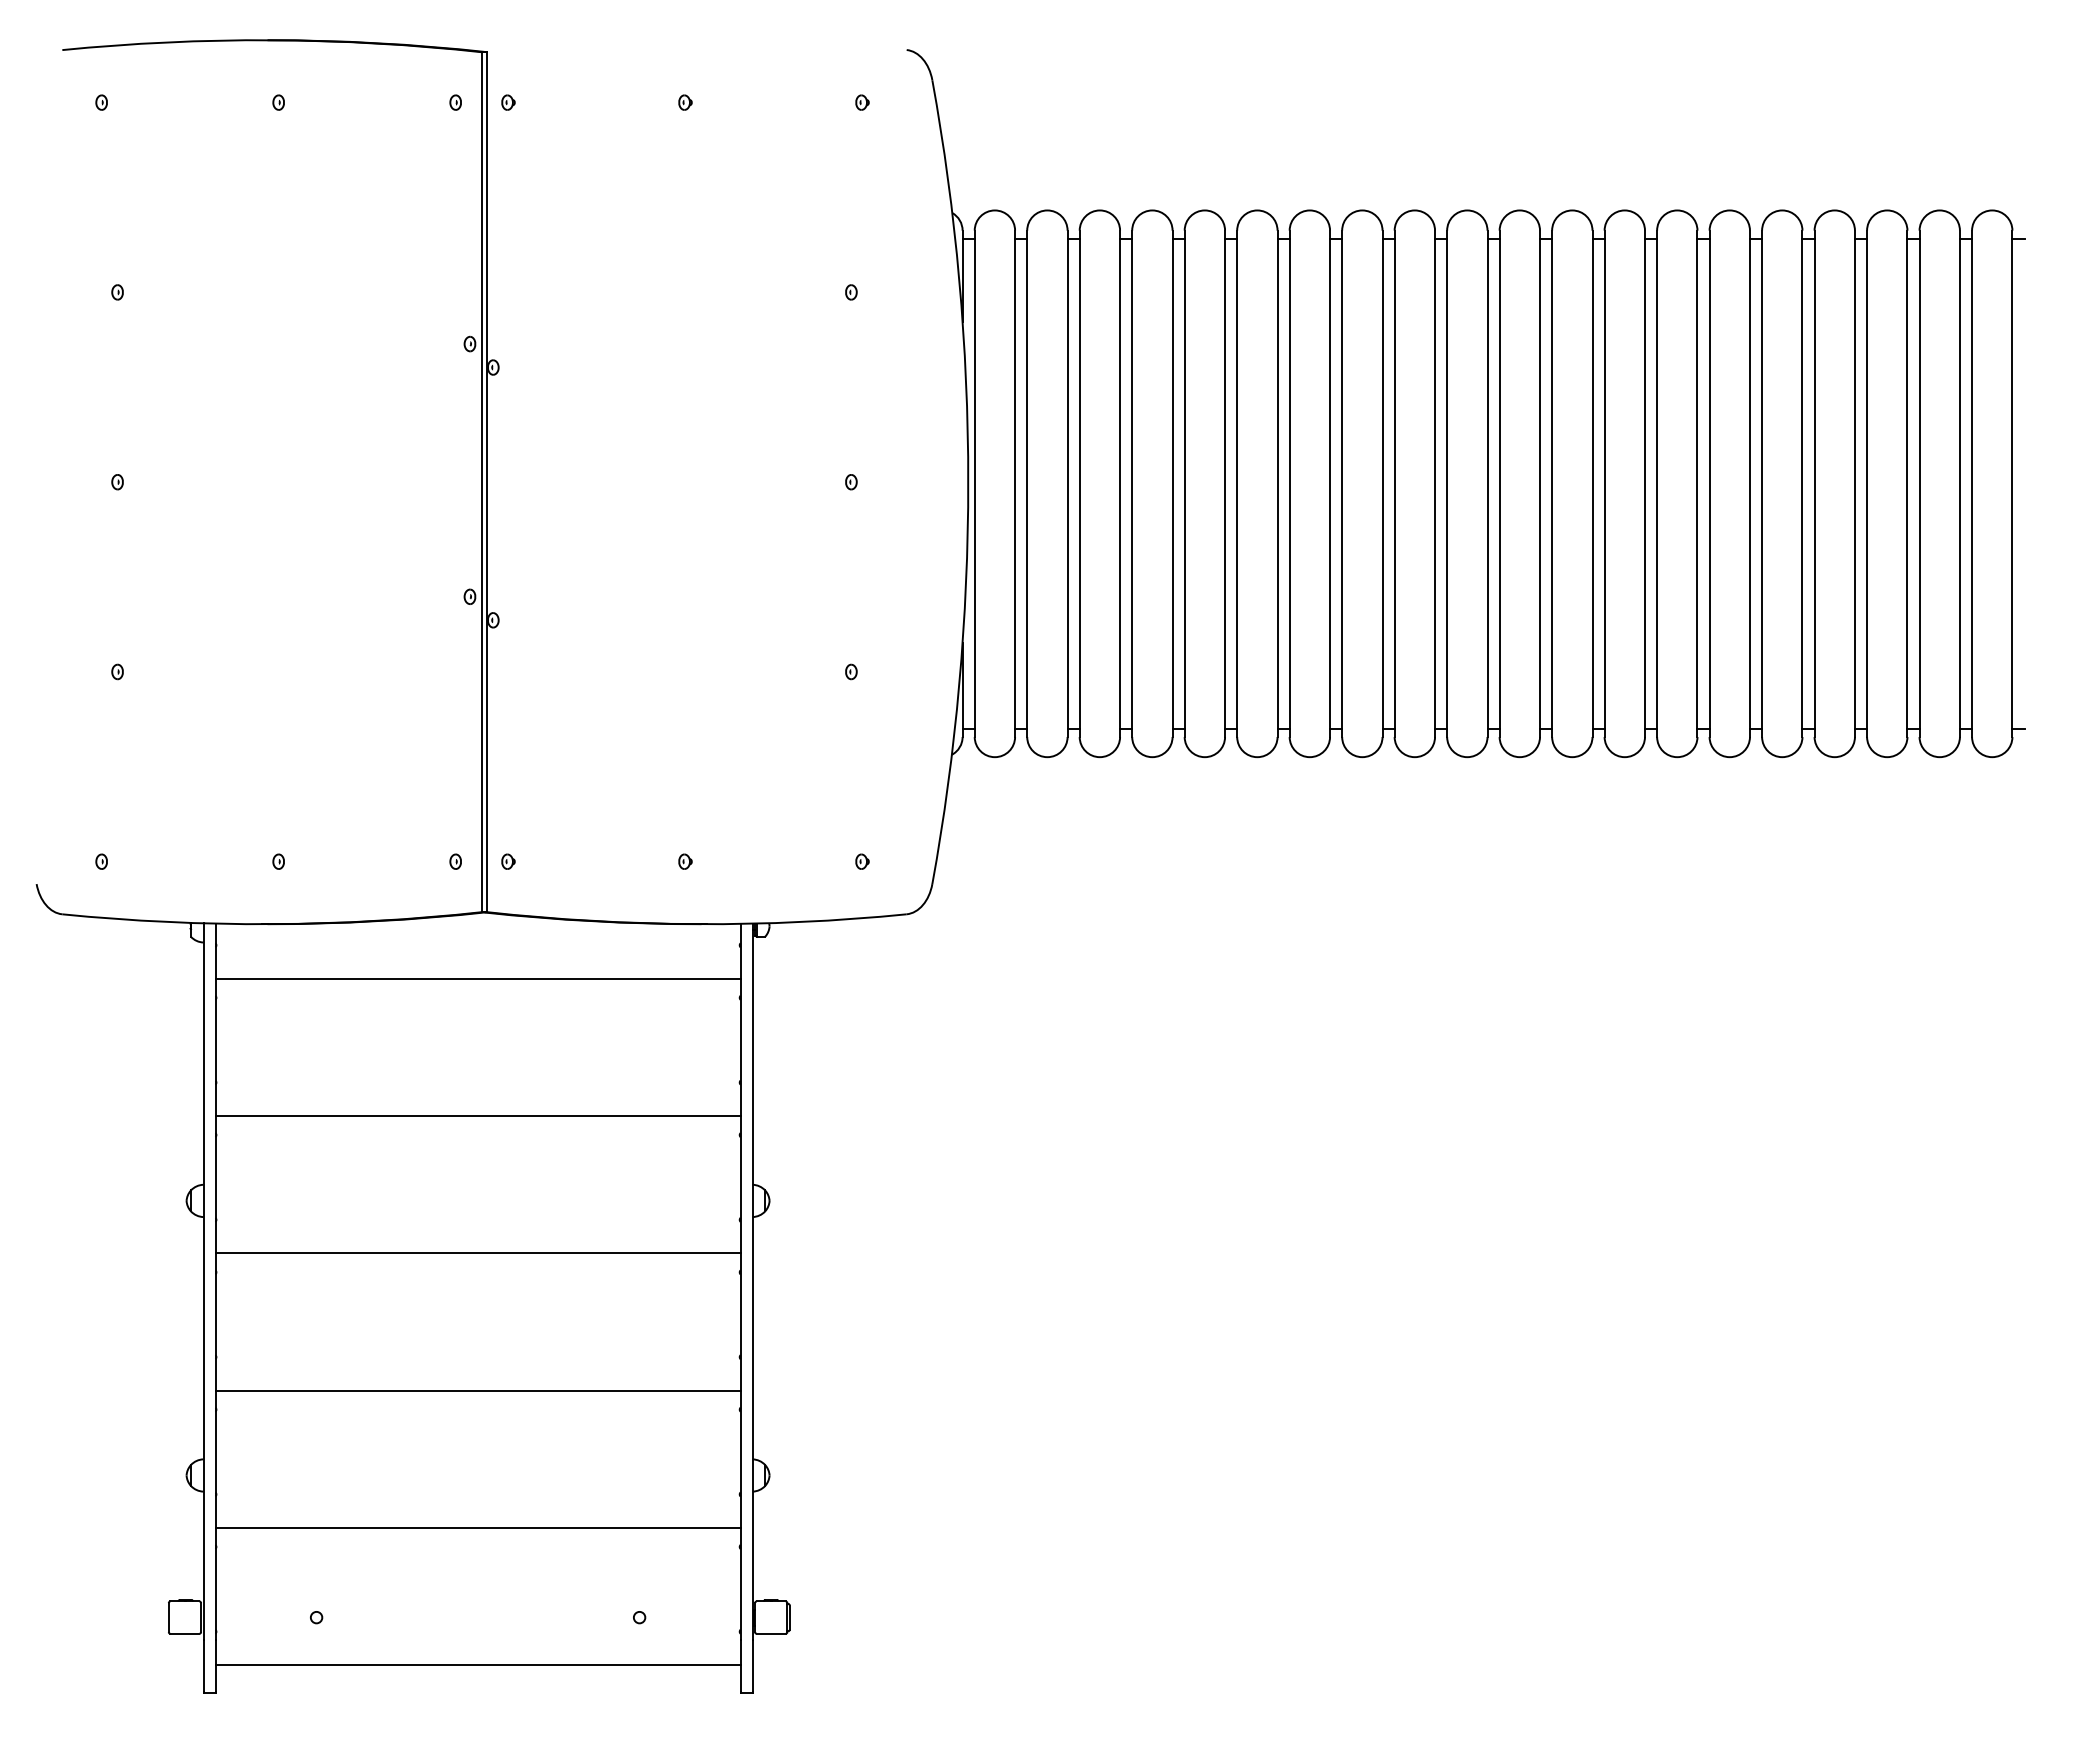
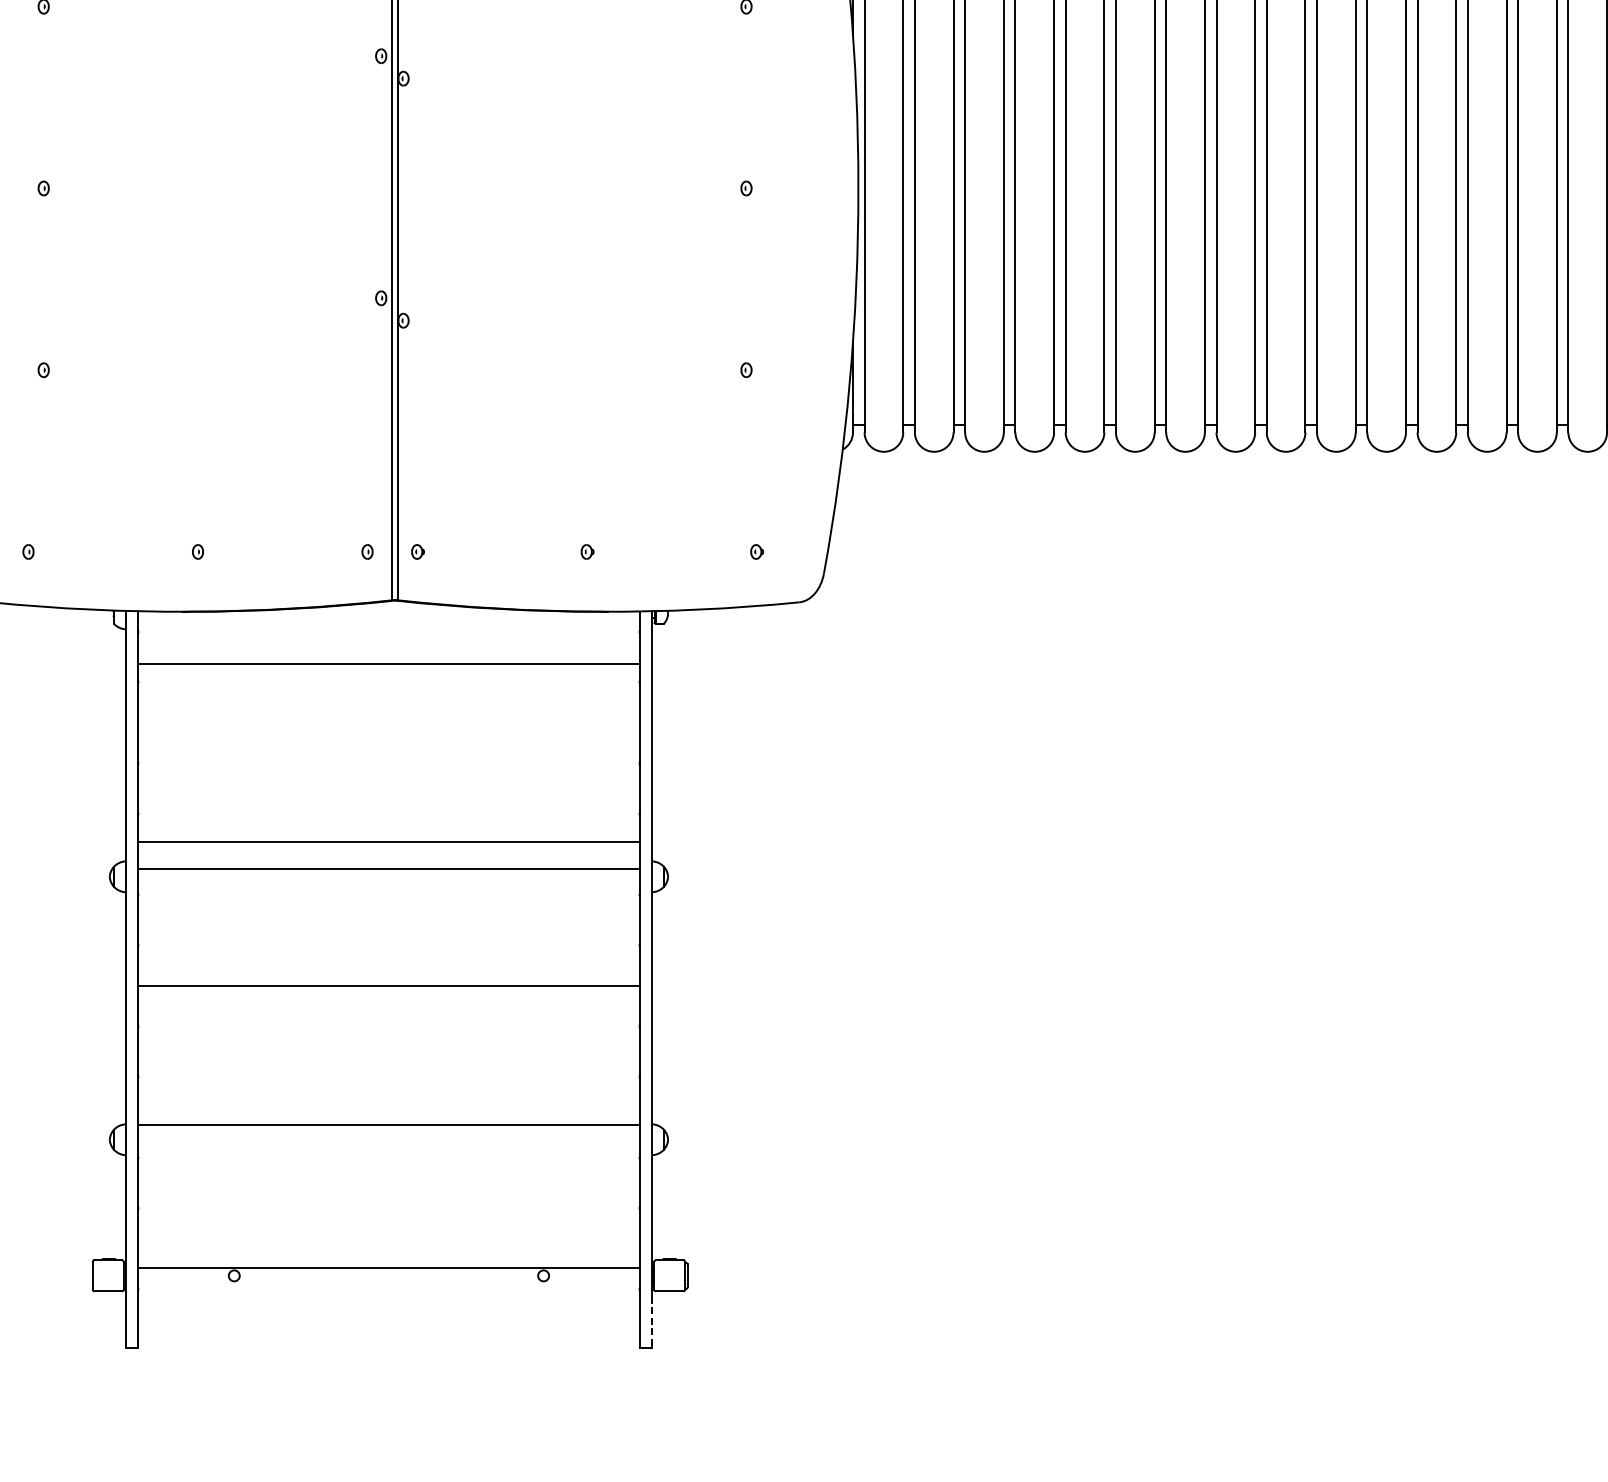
line: (477, 1116) -> (388, 869), moved
line: (477, 1253) -> (388, 841), moved
line: (477, 1390) -> (388, 985), moved
line: (477, 1527) -> (388, 1124), moved
line: (477, 1665) -> (388, 1268), moved
line: (752, 1666) -> (651, 1322), solid -> dashed

